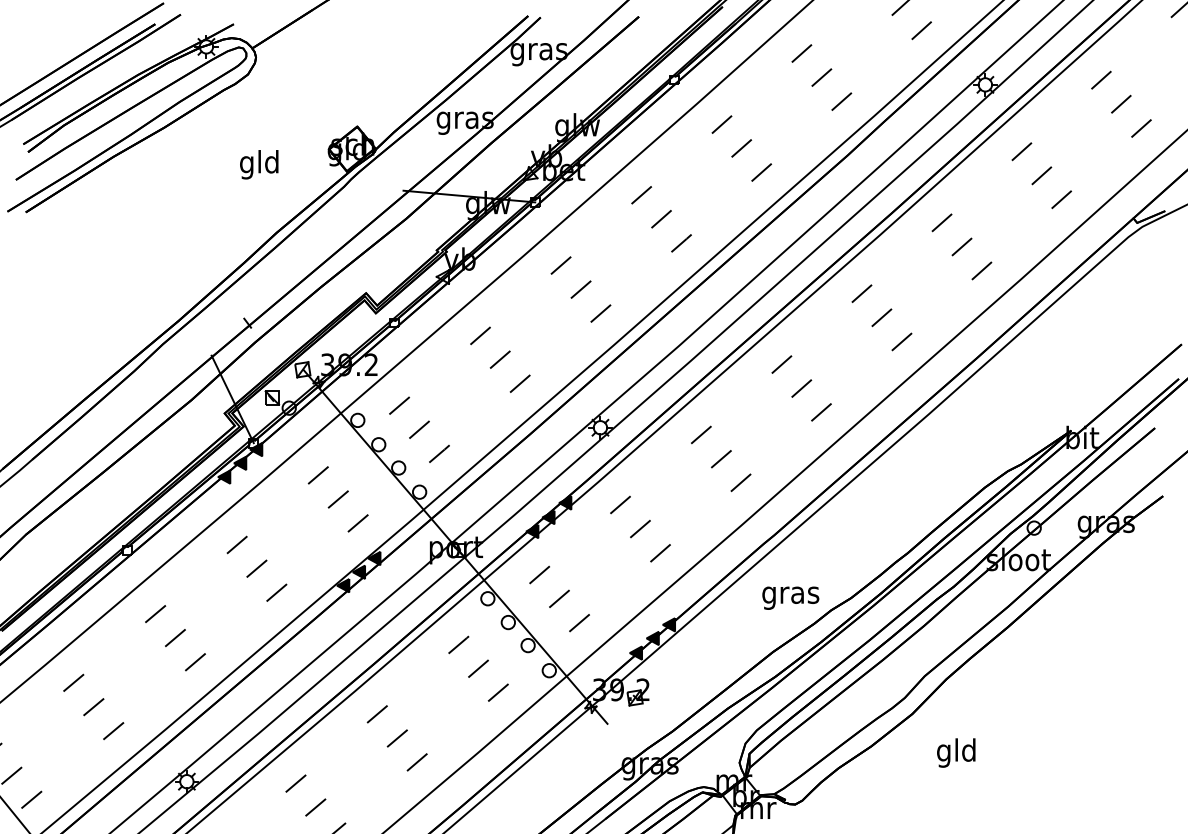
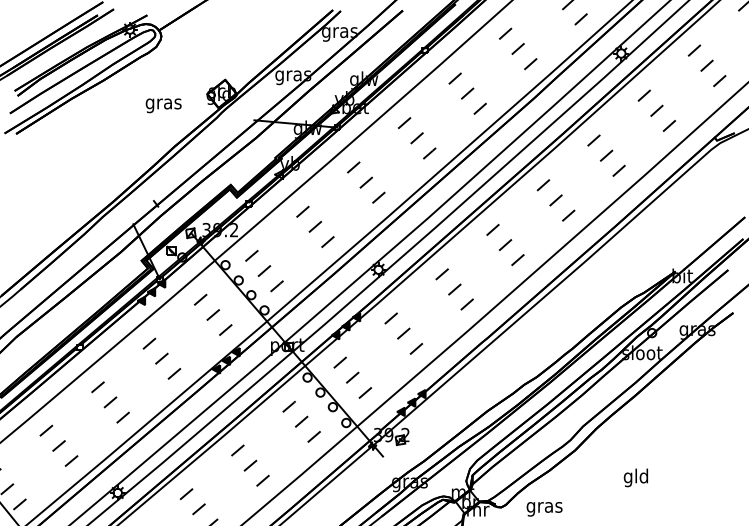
text: (259, 164) -> (163, 103), gld -> gras
text: (790, 598) -> (544, 509), moved
text: (955, 752) -> (635, 477), moved

